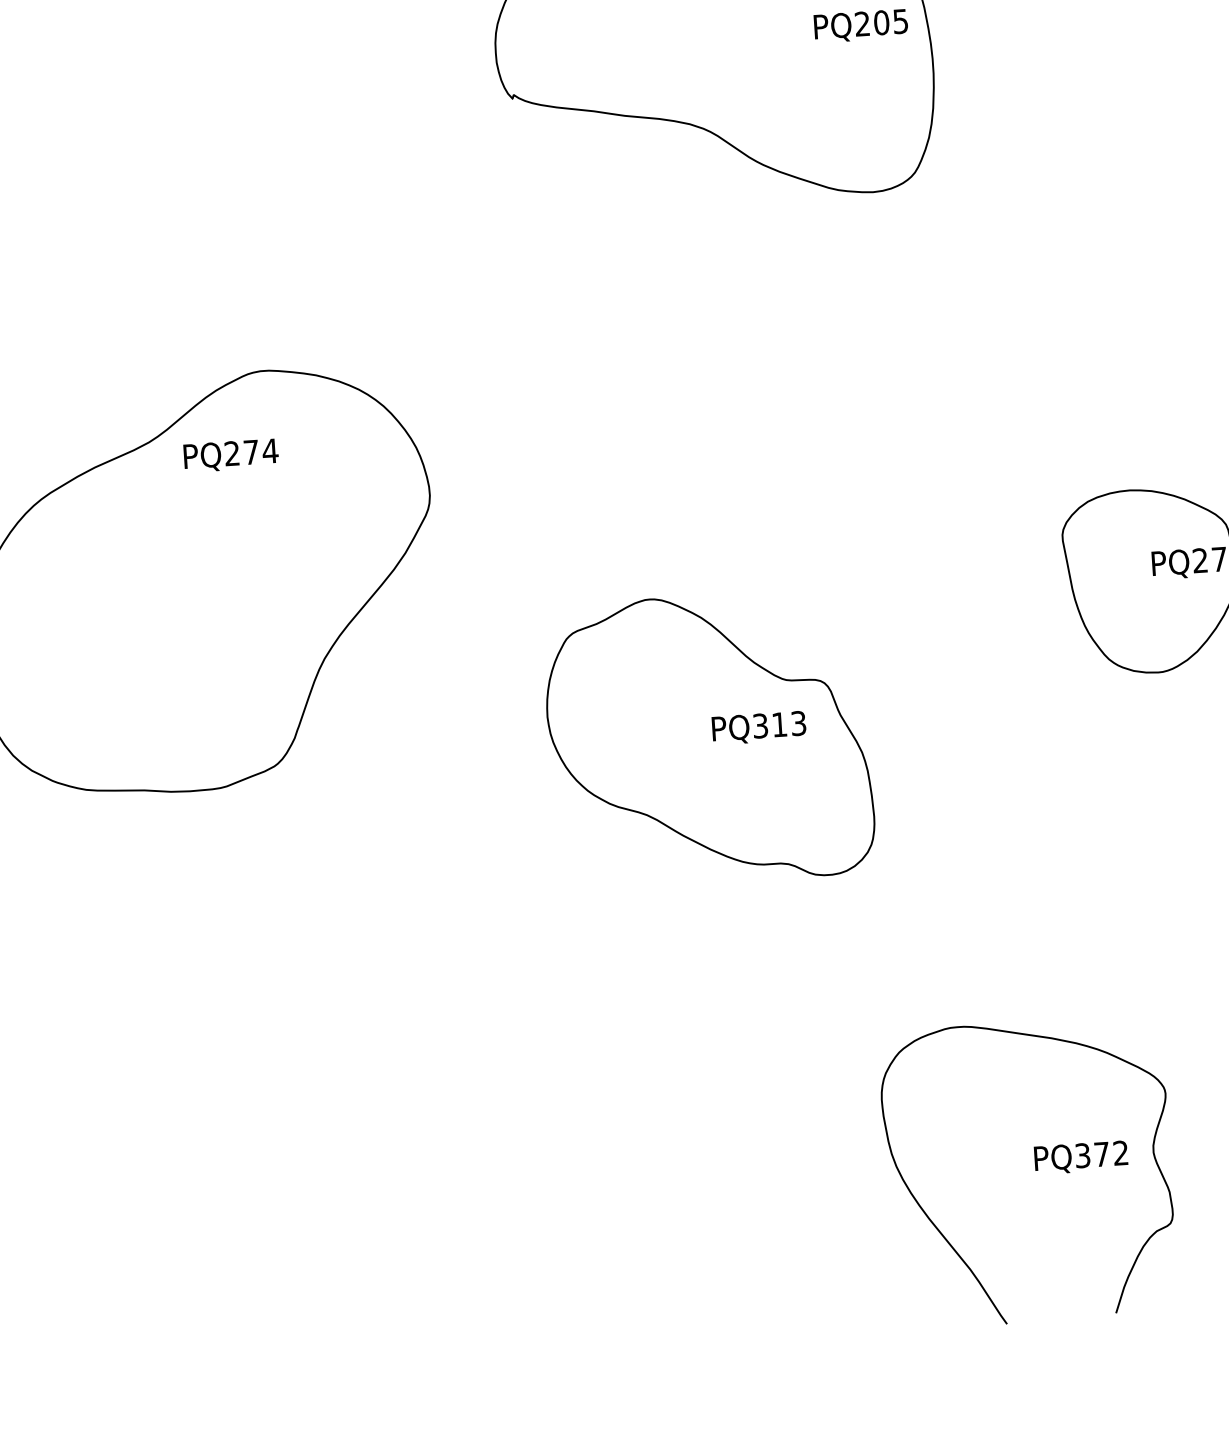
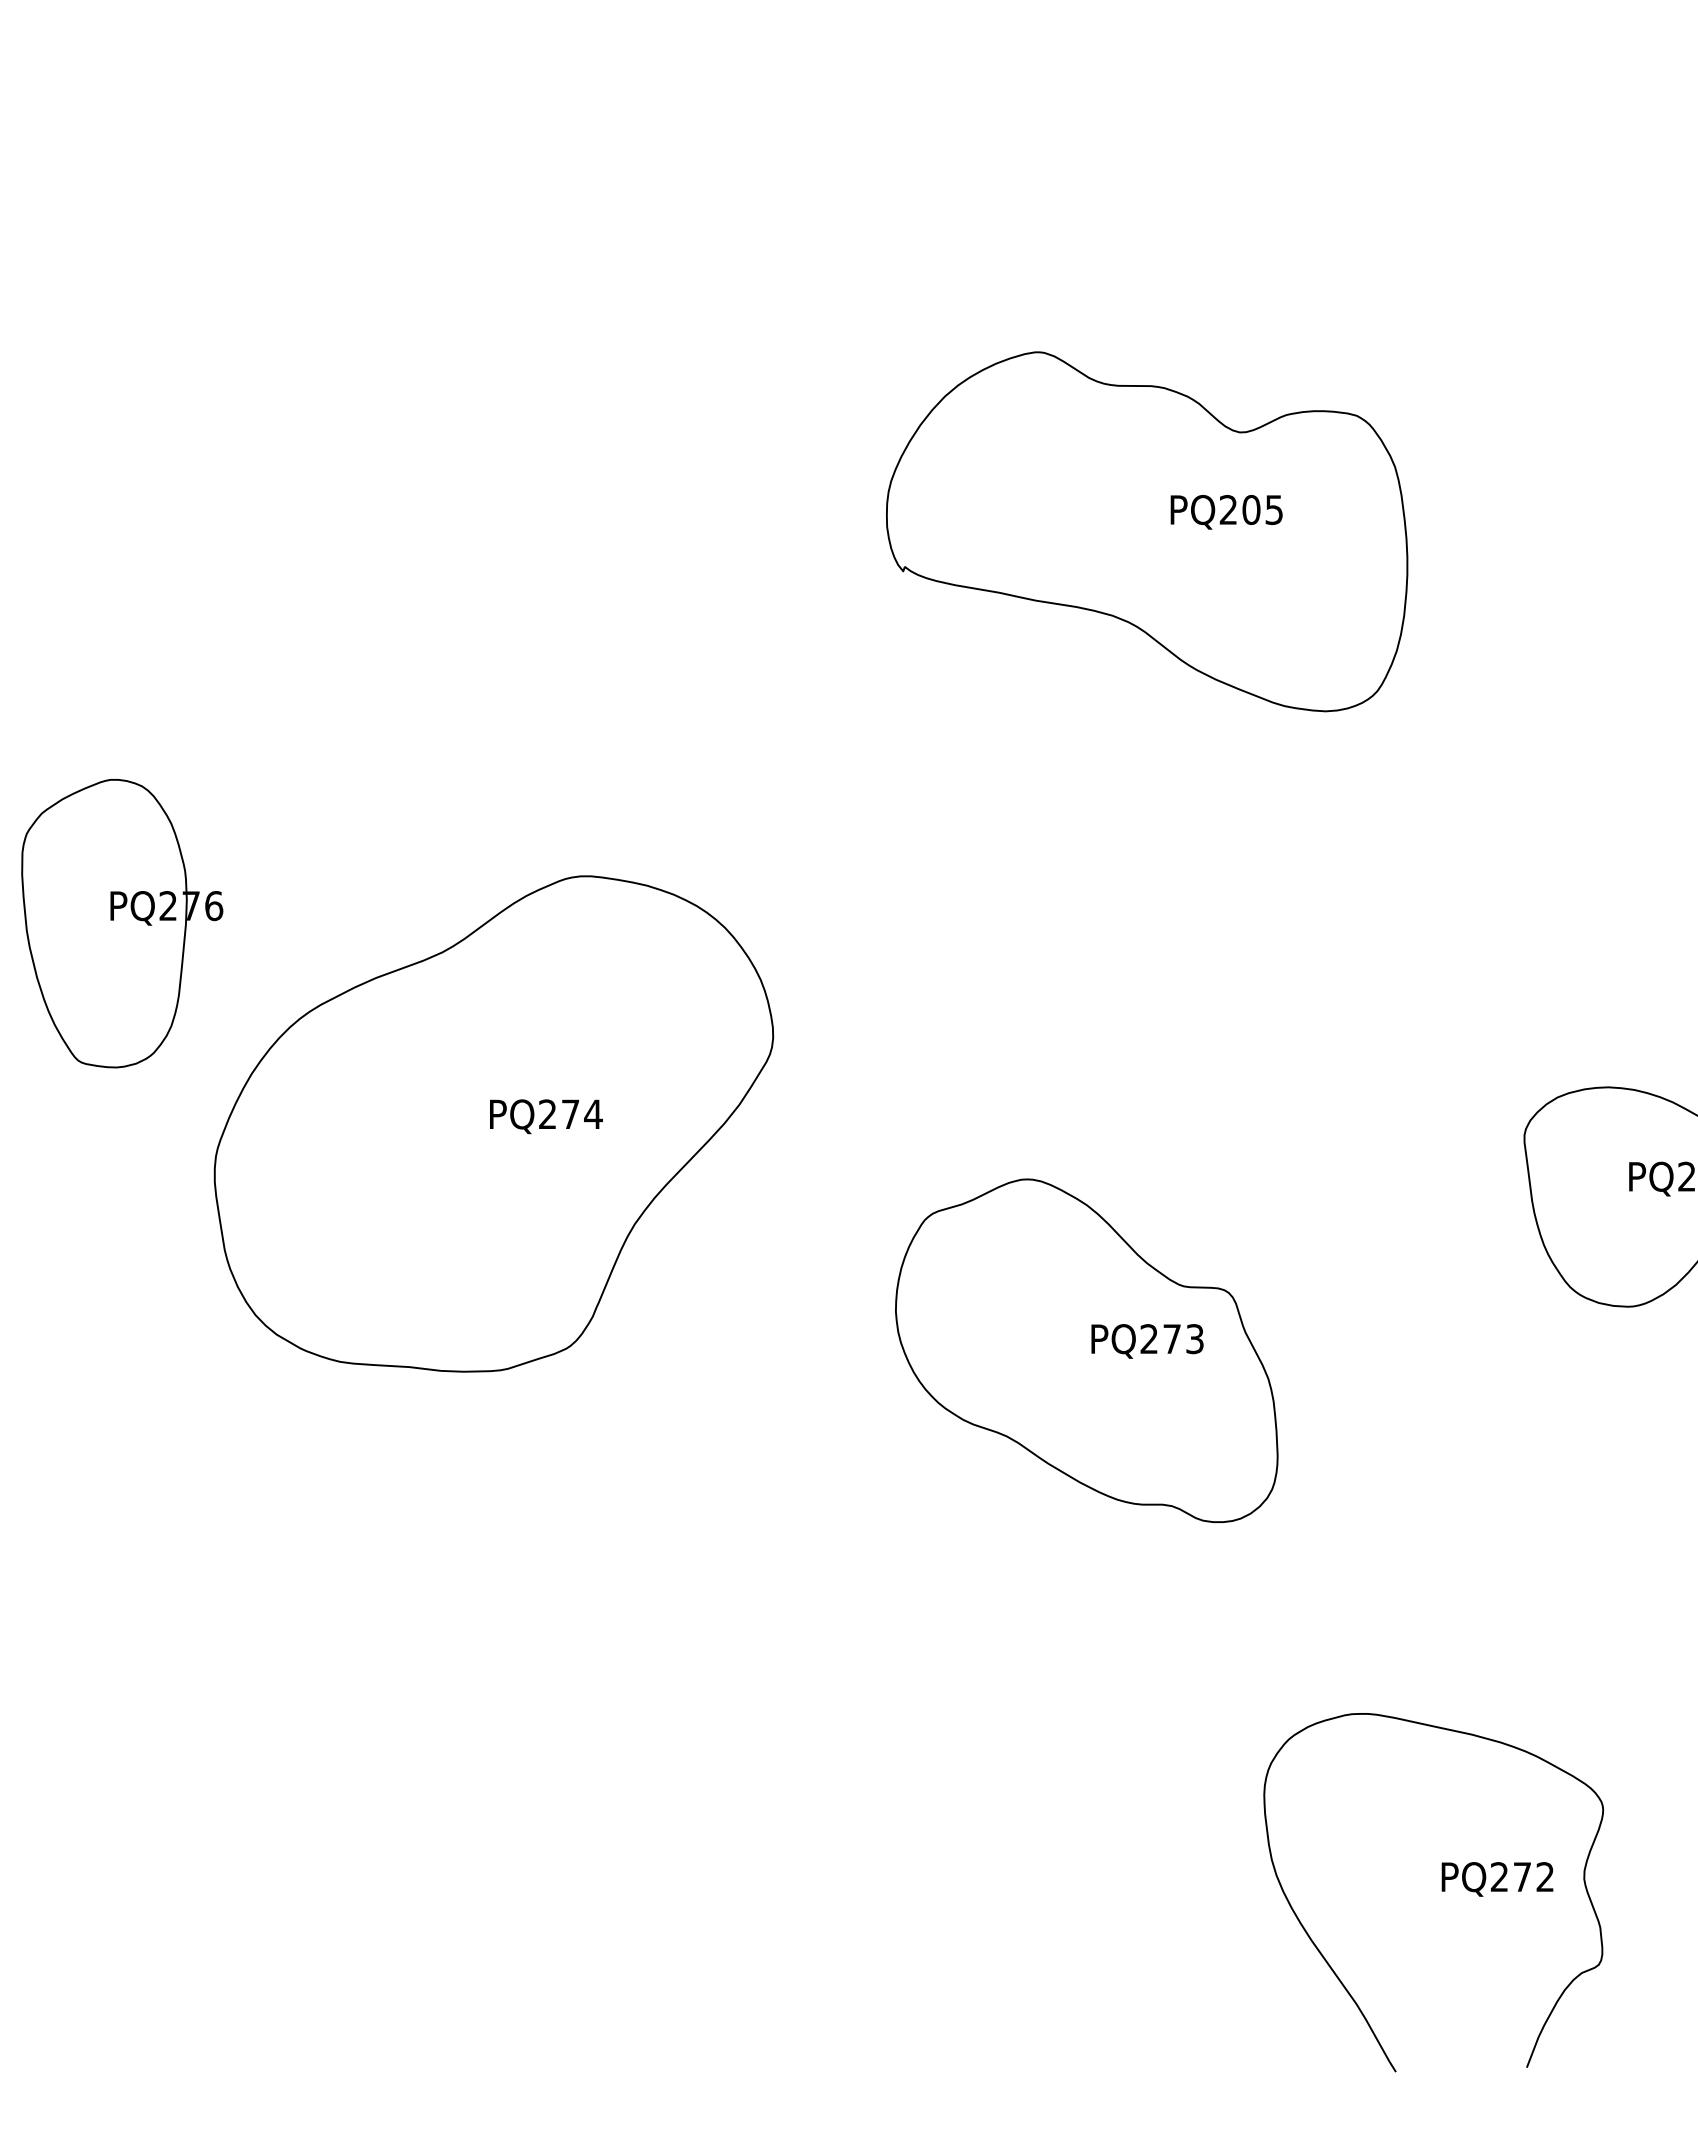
text: (860, 26) -> (1226, 512), moved
text: (231, 455) -> (546, 1116), moved
text: (769, 725) -> (1160, 1339), PQ313 -> PQ273
text: (1082, 1156) -> (1499, 1877), PQ372 -> PQ272

